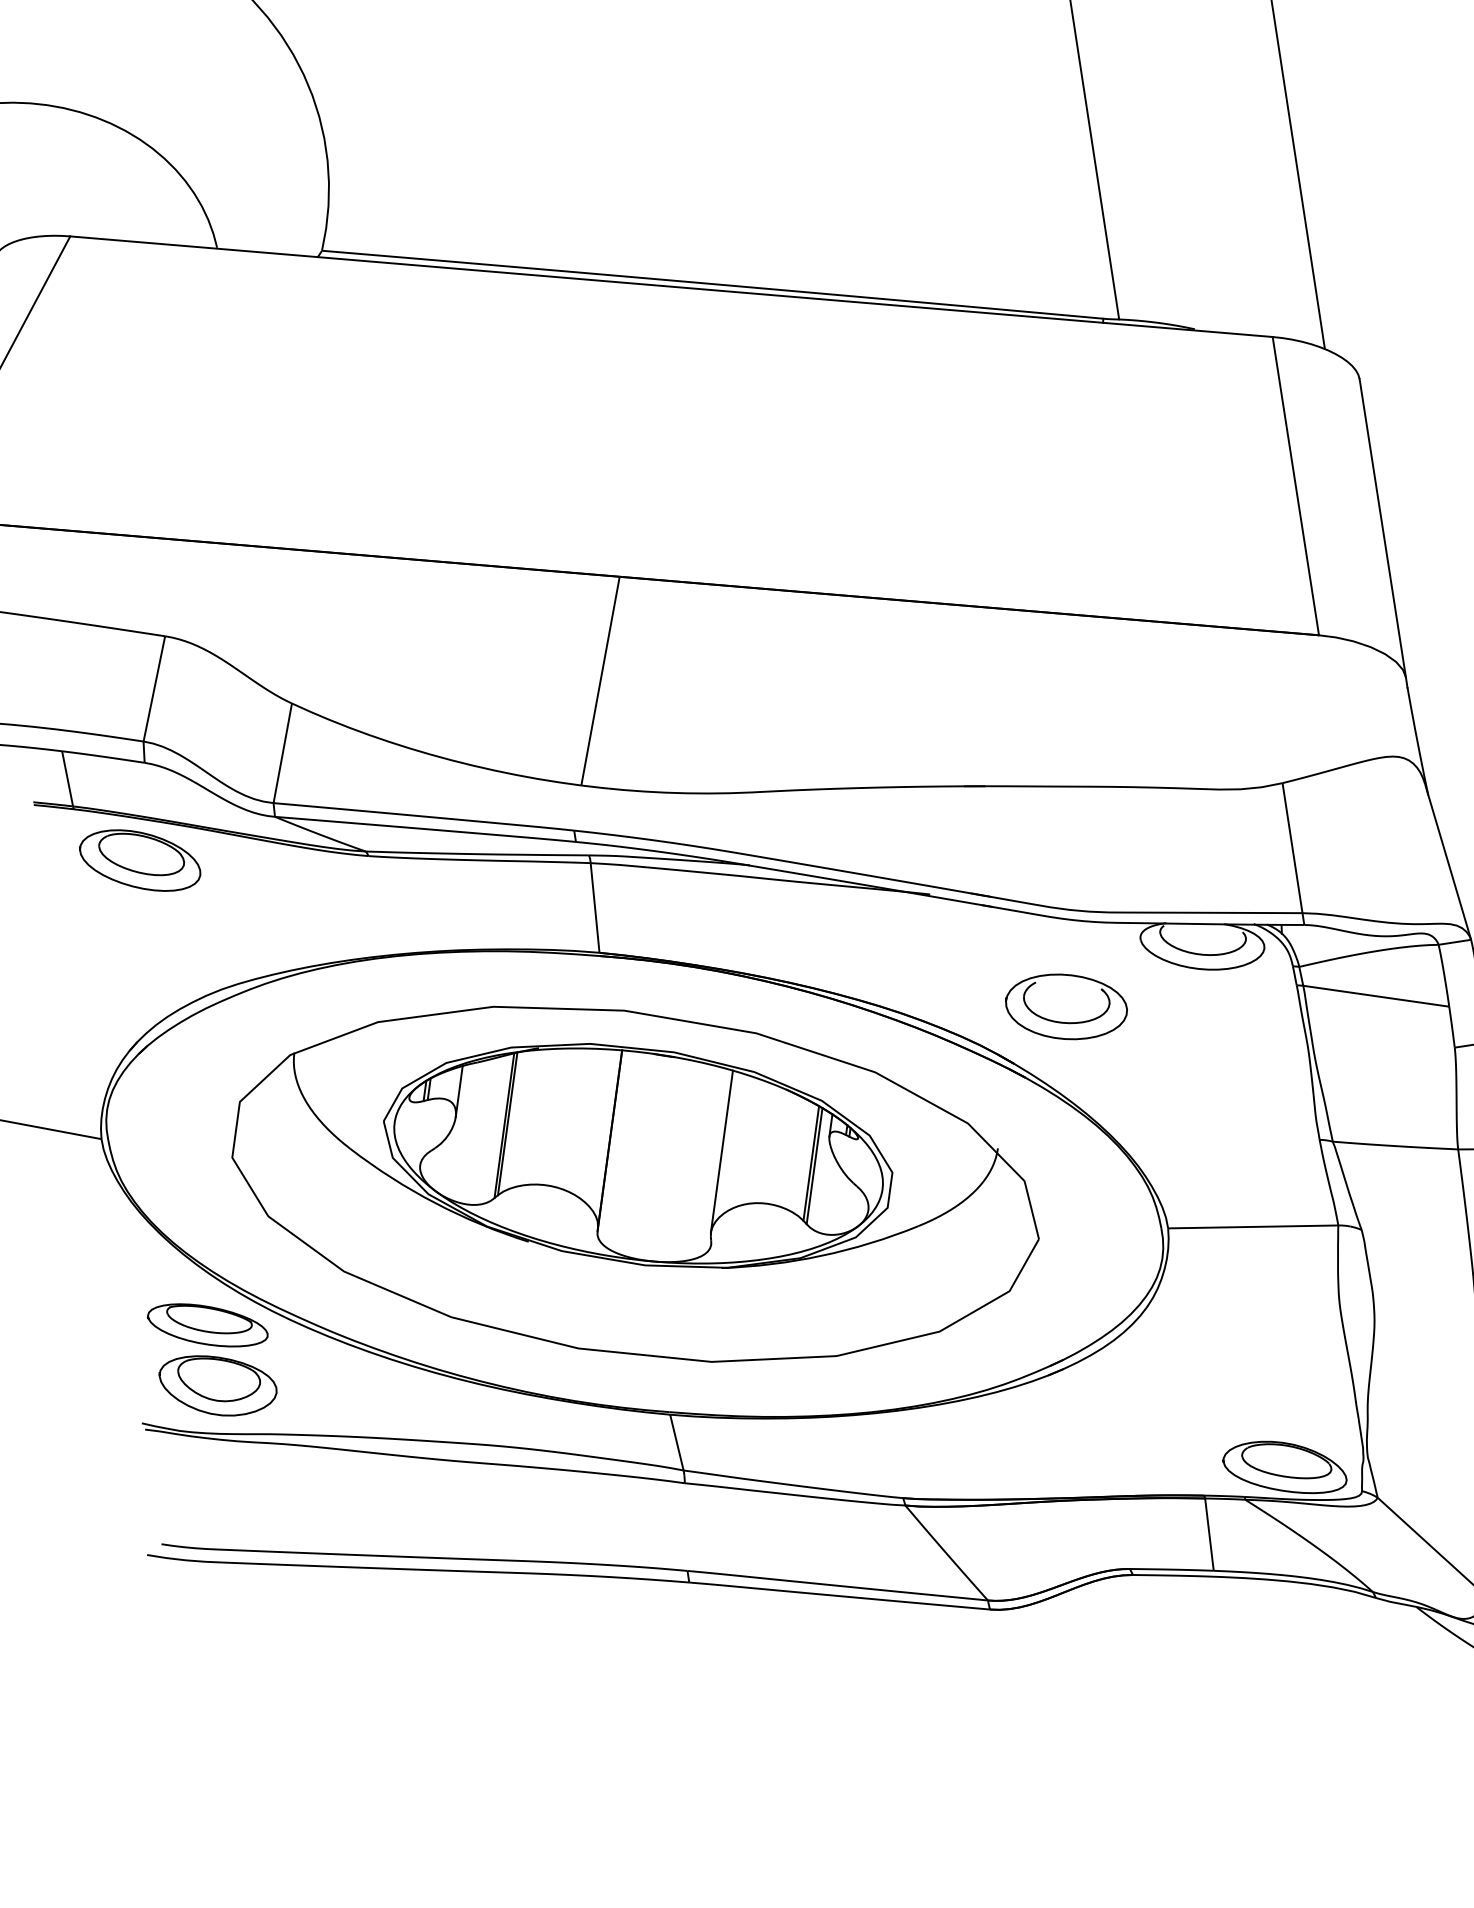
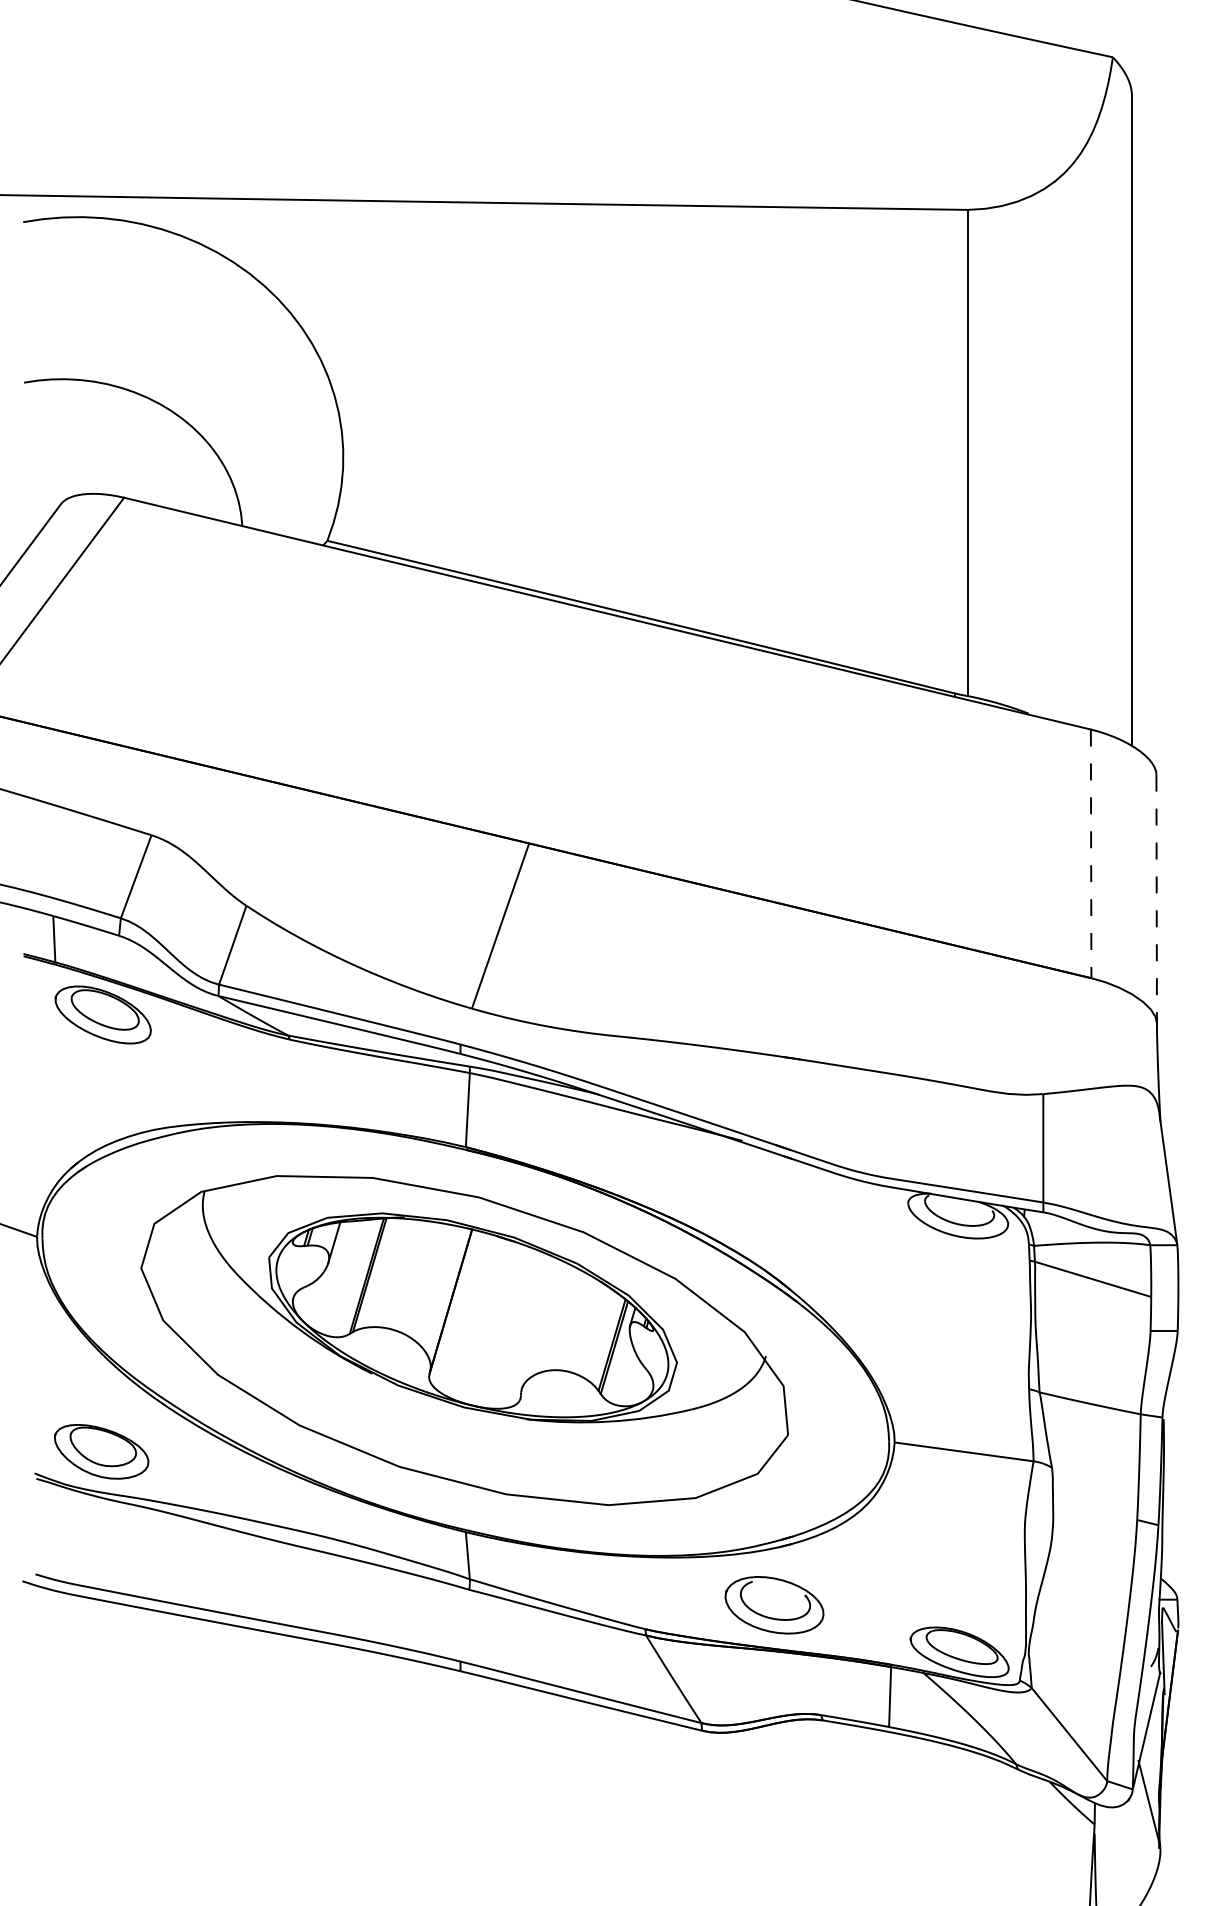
line: (1296, 486) -> (1091, 854), solid -> dashed
line: (1382, 528) -> (1156, 899), solid -> dashed
part: (1066, 1006) -> (774, 1605), moved
line: (721, 1151) -> (540, 1324), removed
part: (206, 1325) -> (99, 1401), removed

